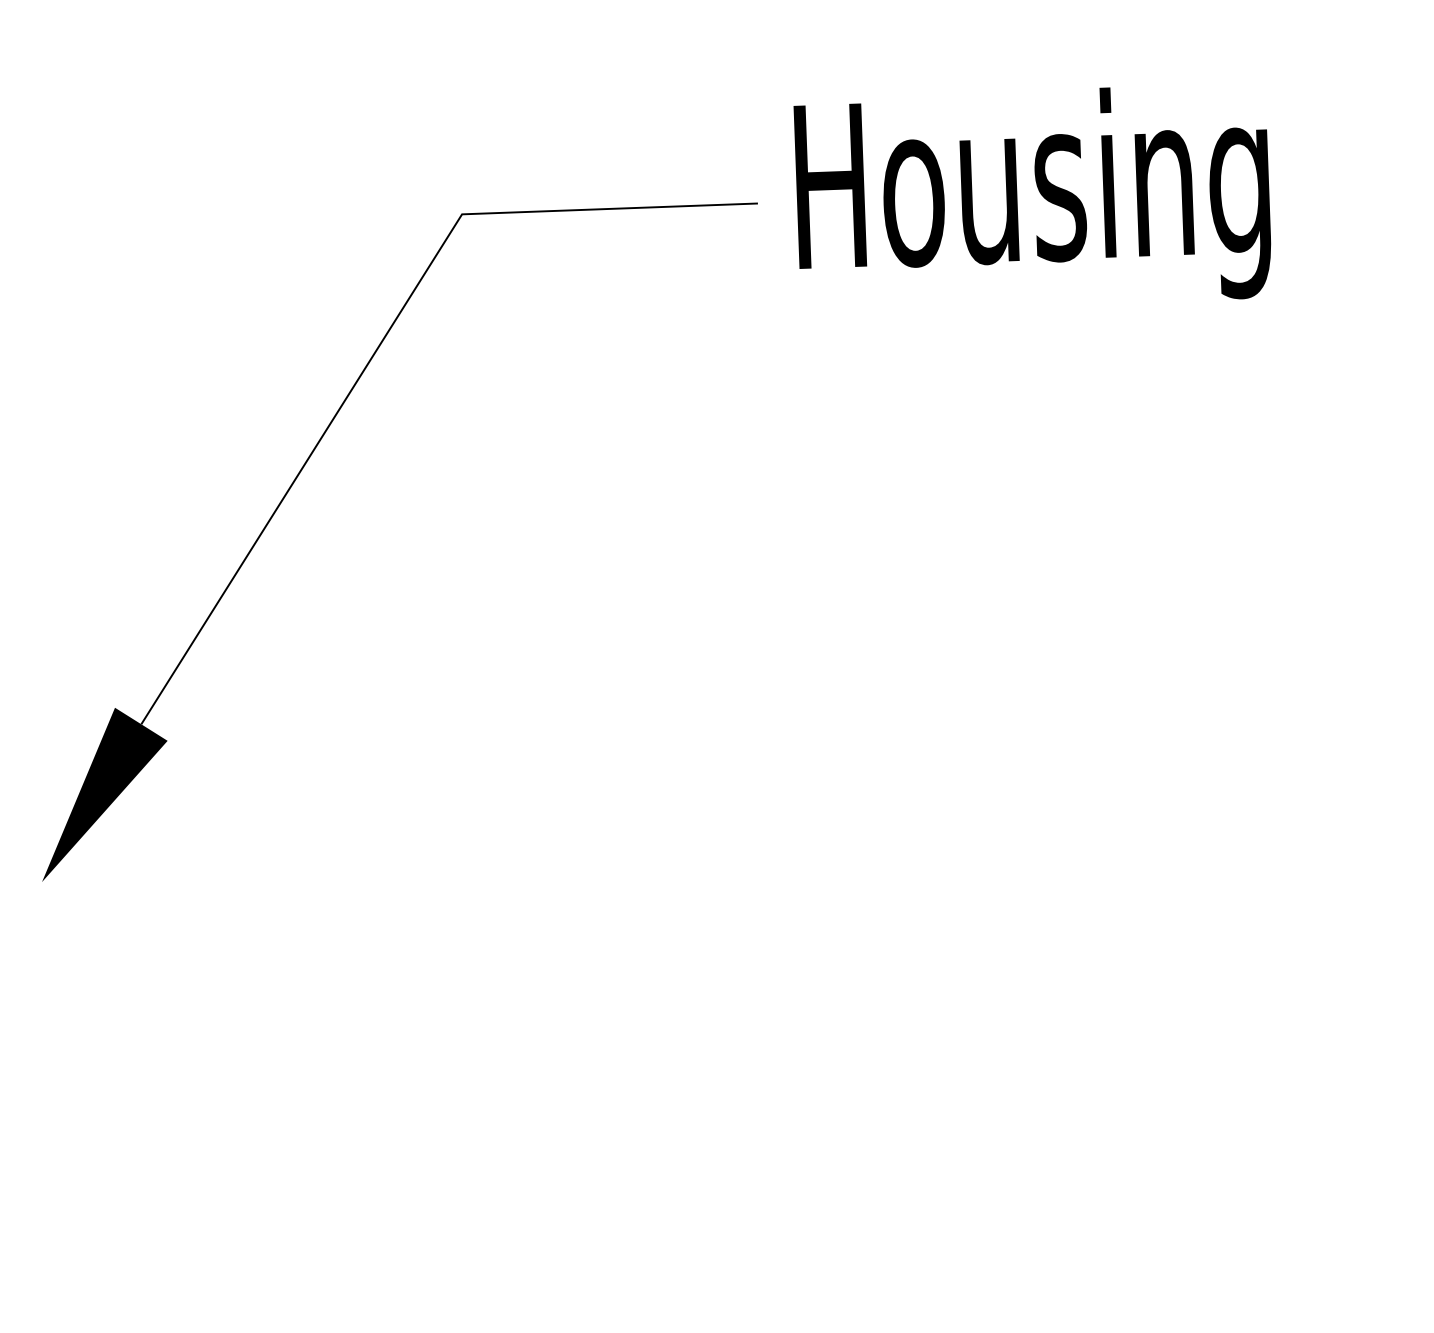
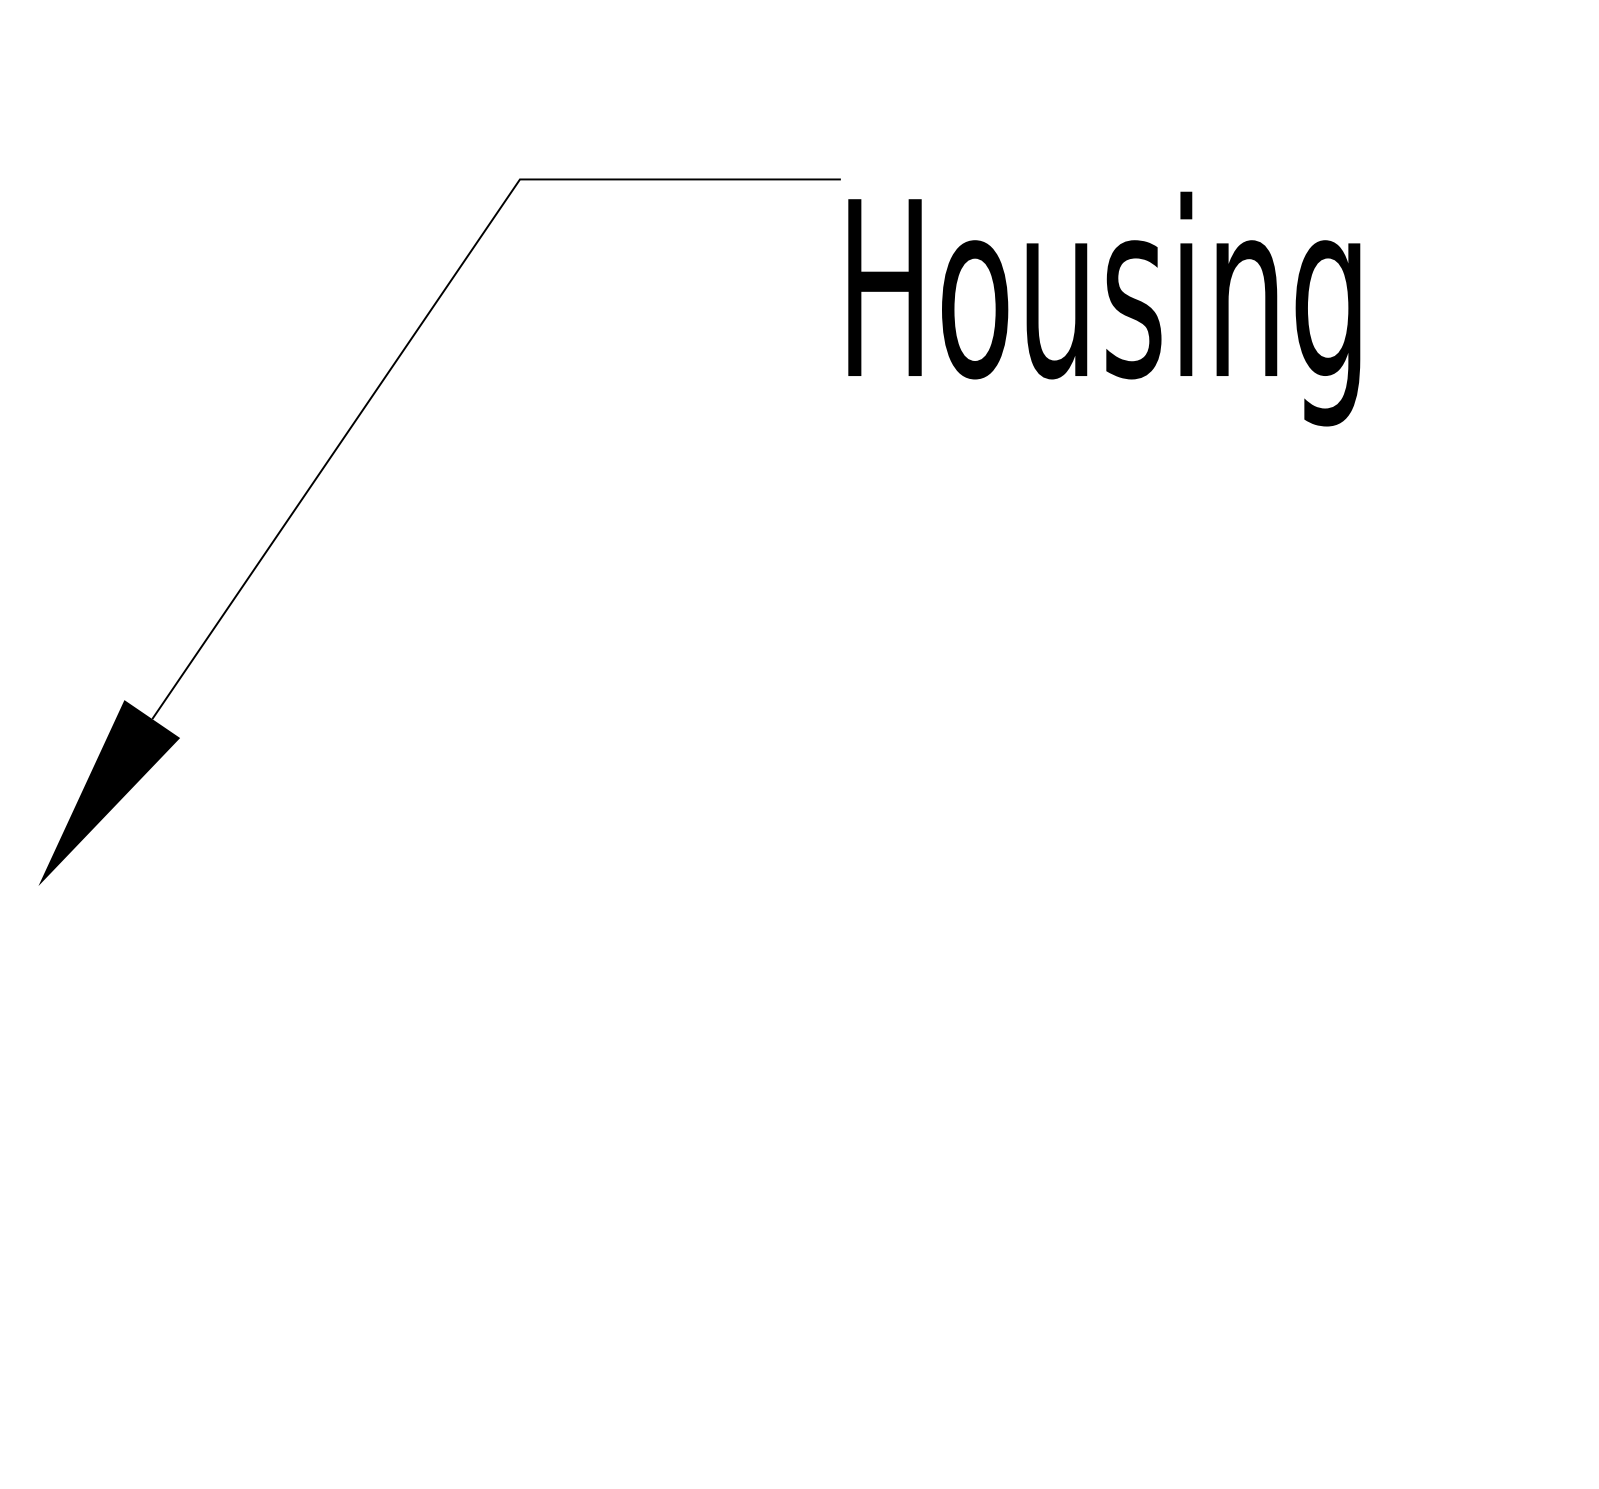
text: (1033, 198) -> (1104, 308), moved

